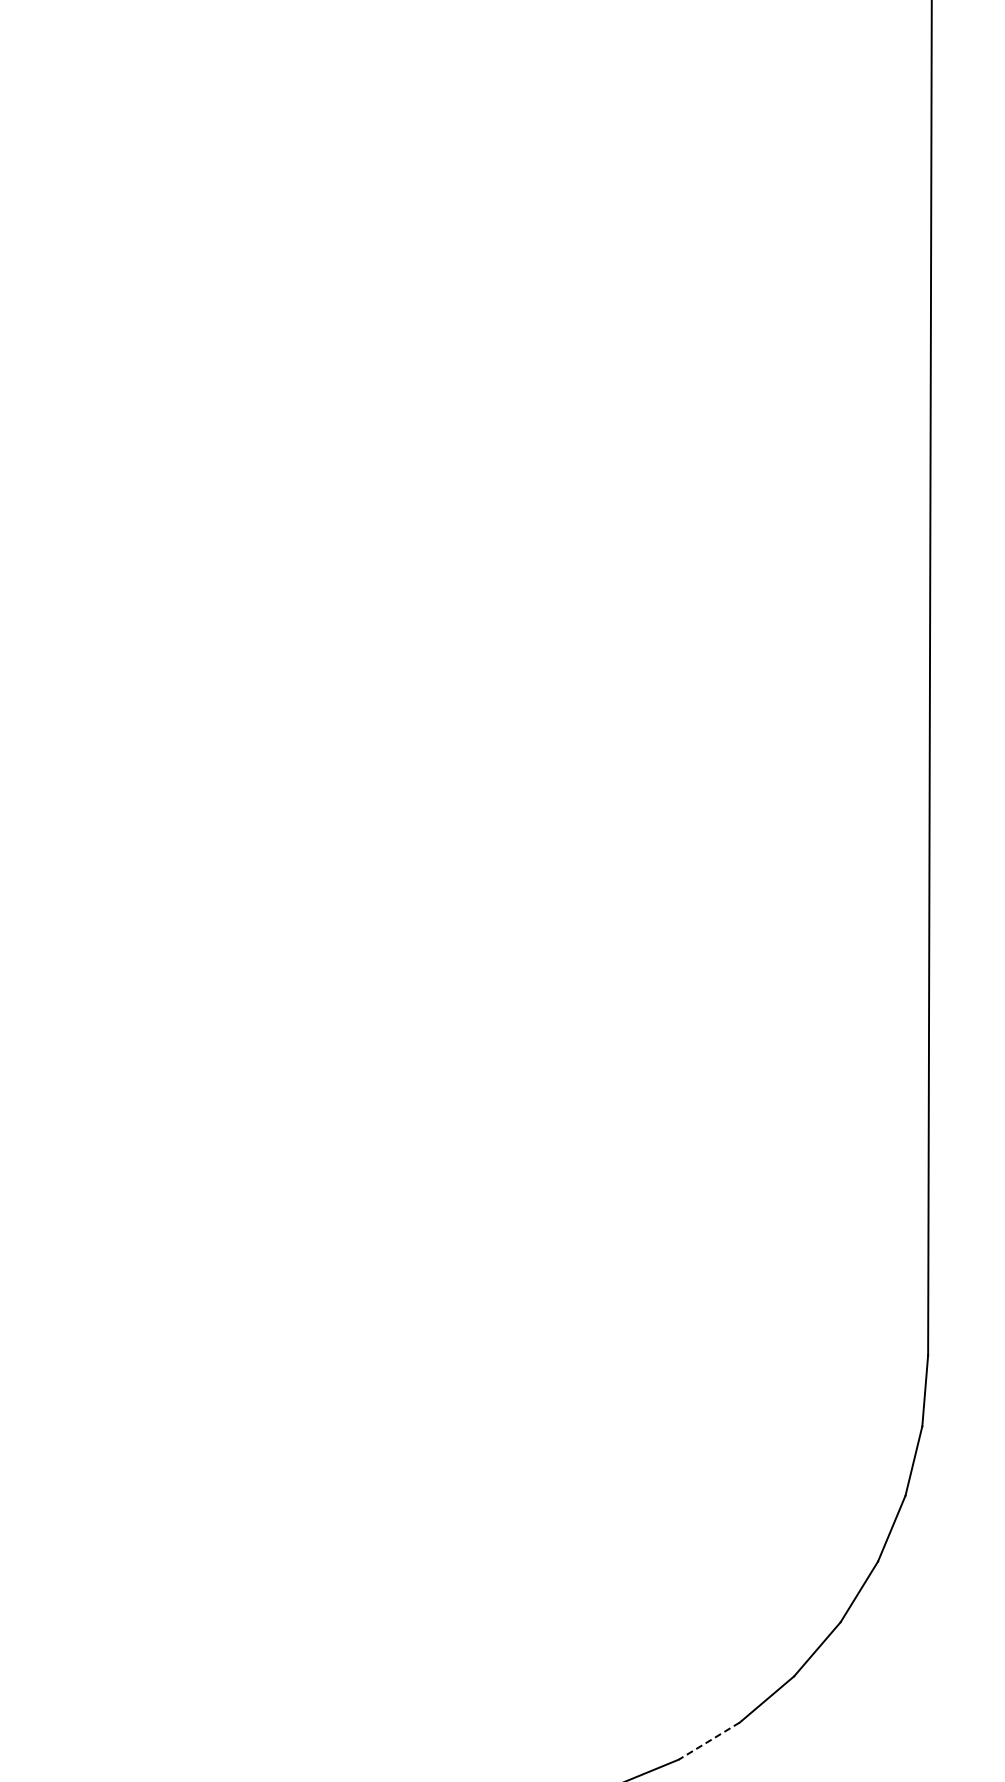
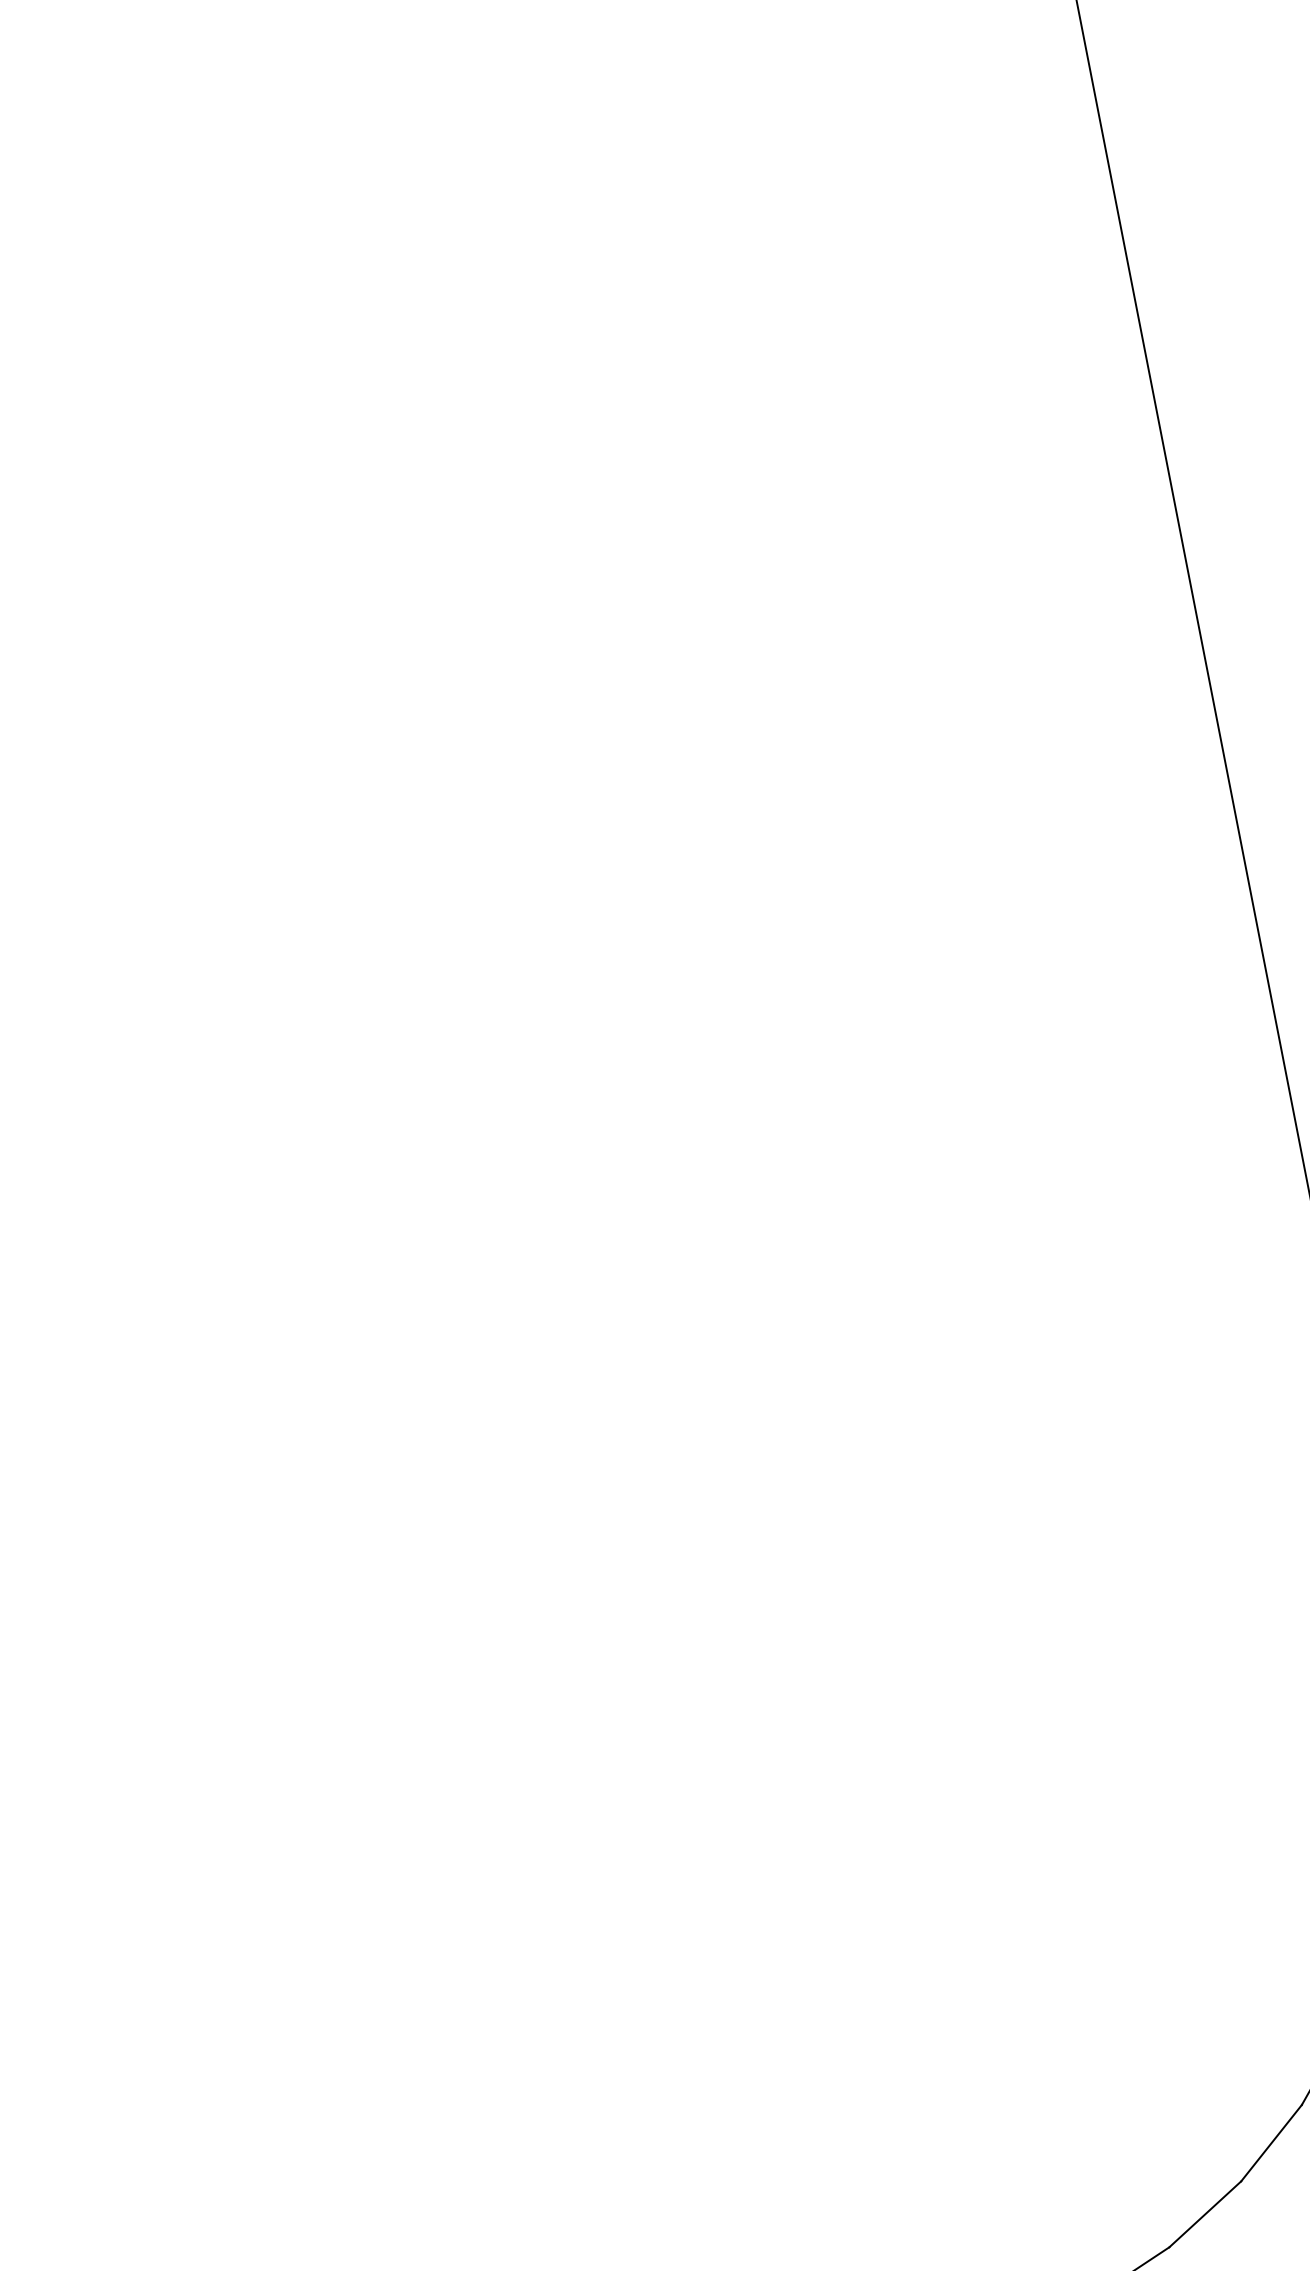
line: (709, 1741) -> (1205, 2214), dashed -> solid

